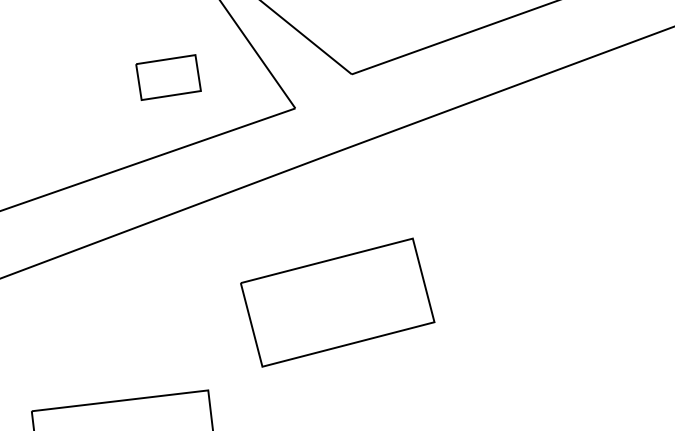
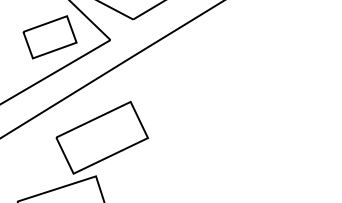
part: (167, 77) -> (49, 37), size x1.67
part: (336, 301) -> (101, 137), moved

